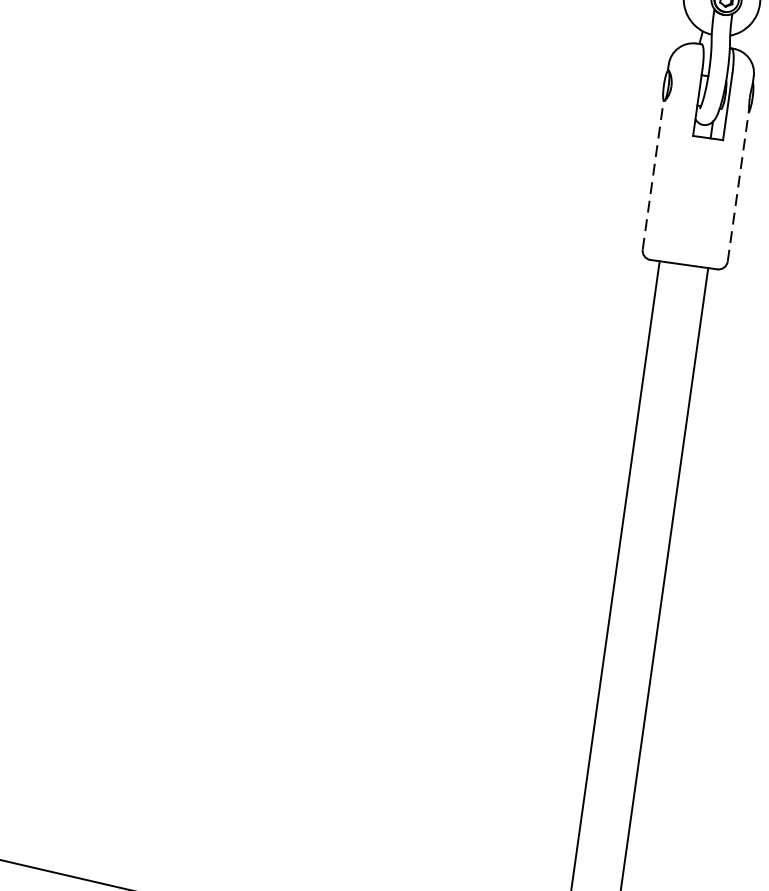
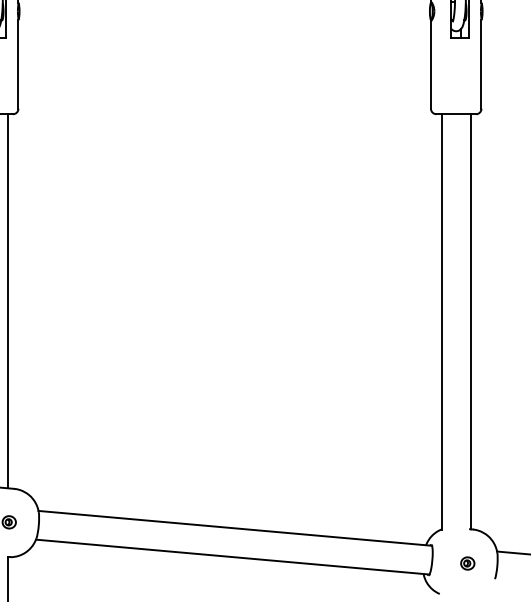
line: (652, 174) -> (430, 64), dashed -> solid
line: (738, 186) -> (481, 64), dashed -> solid

